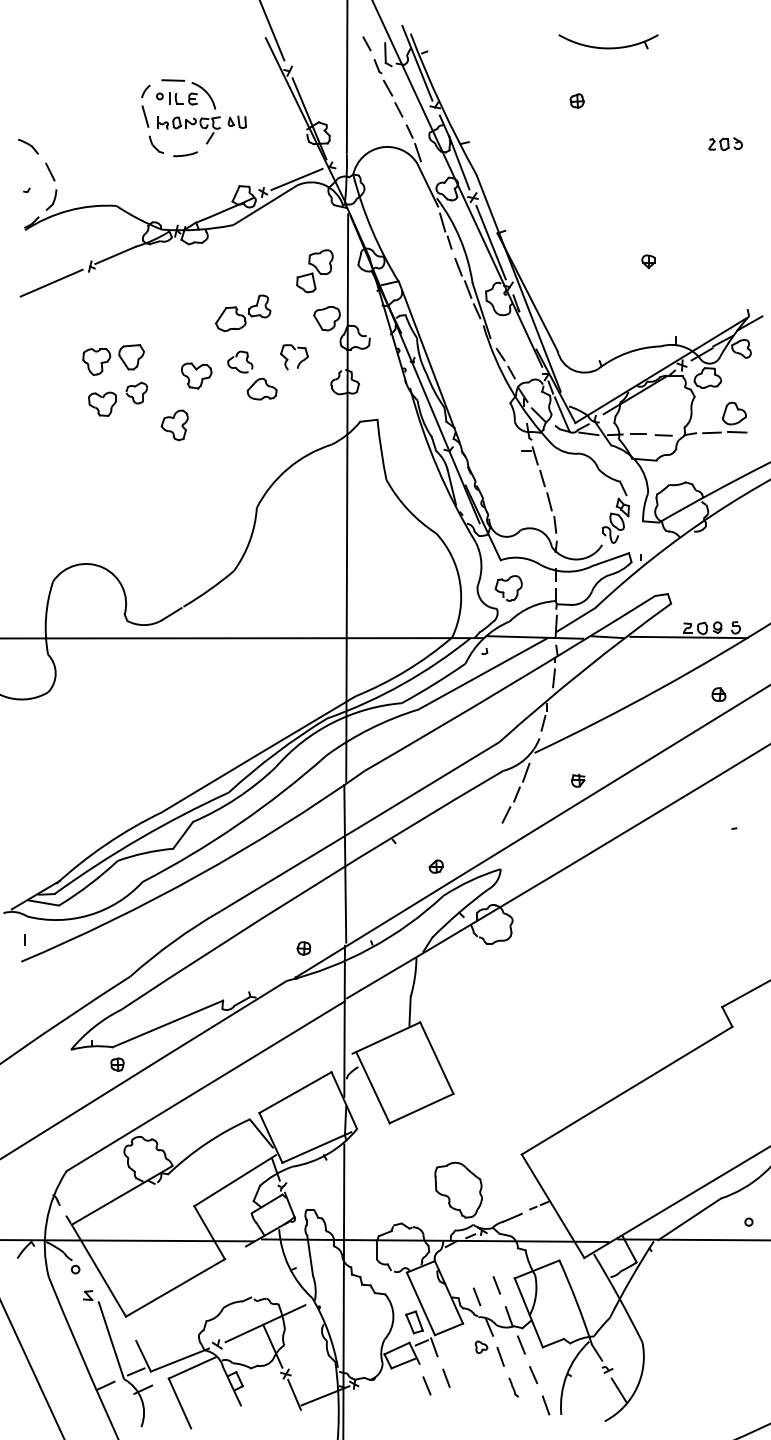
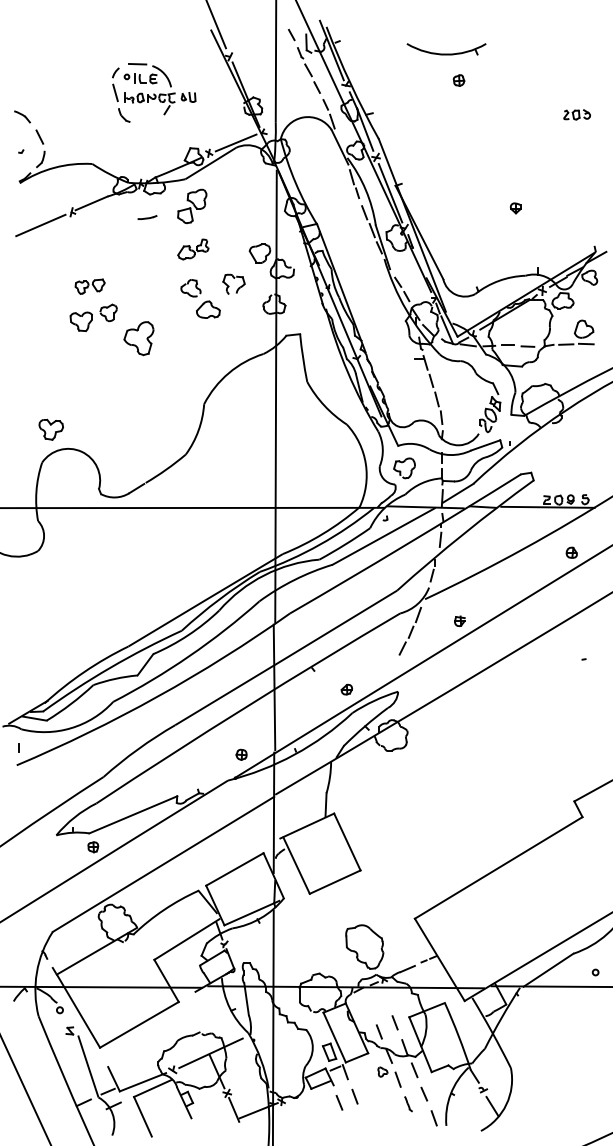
part: (608, 41) -> (446, 49), moved
part: (185, 154) -> (147, 217), moved
part: (314, 271) -> (191, 206), moved
part: (243, 313) -> (193, 249), size x0.7
part: (113, 360) -> (90, 286), size x0.6
part: (196, 375) -> (51, 429), moved
part: (174, 425) -> (138, 338), size x1.4

